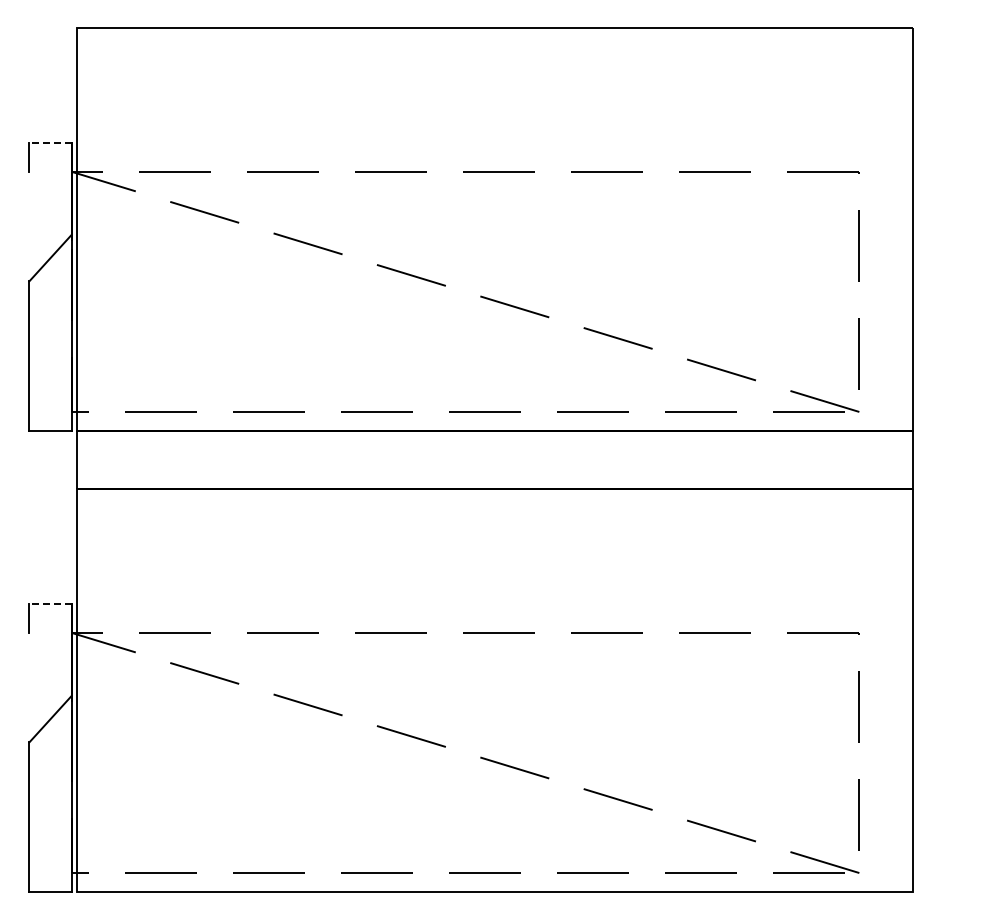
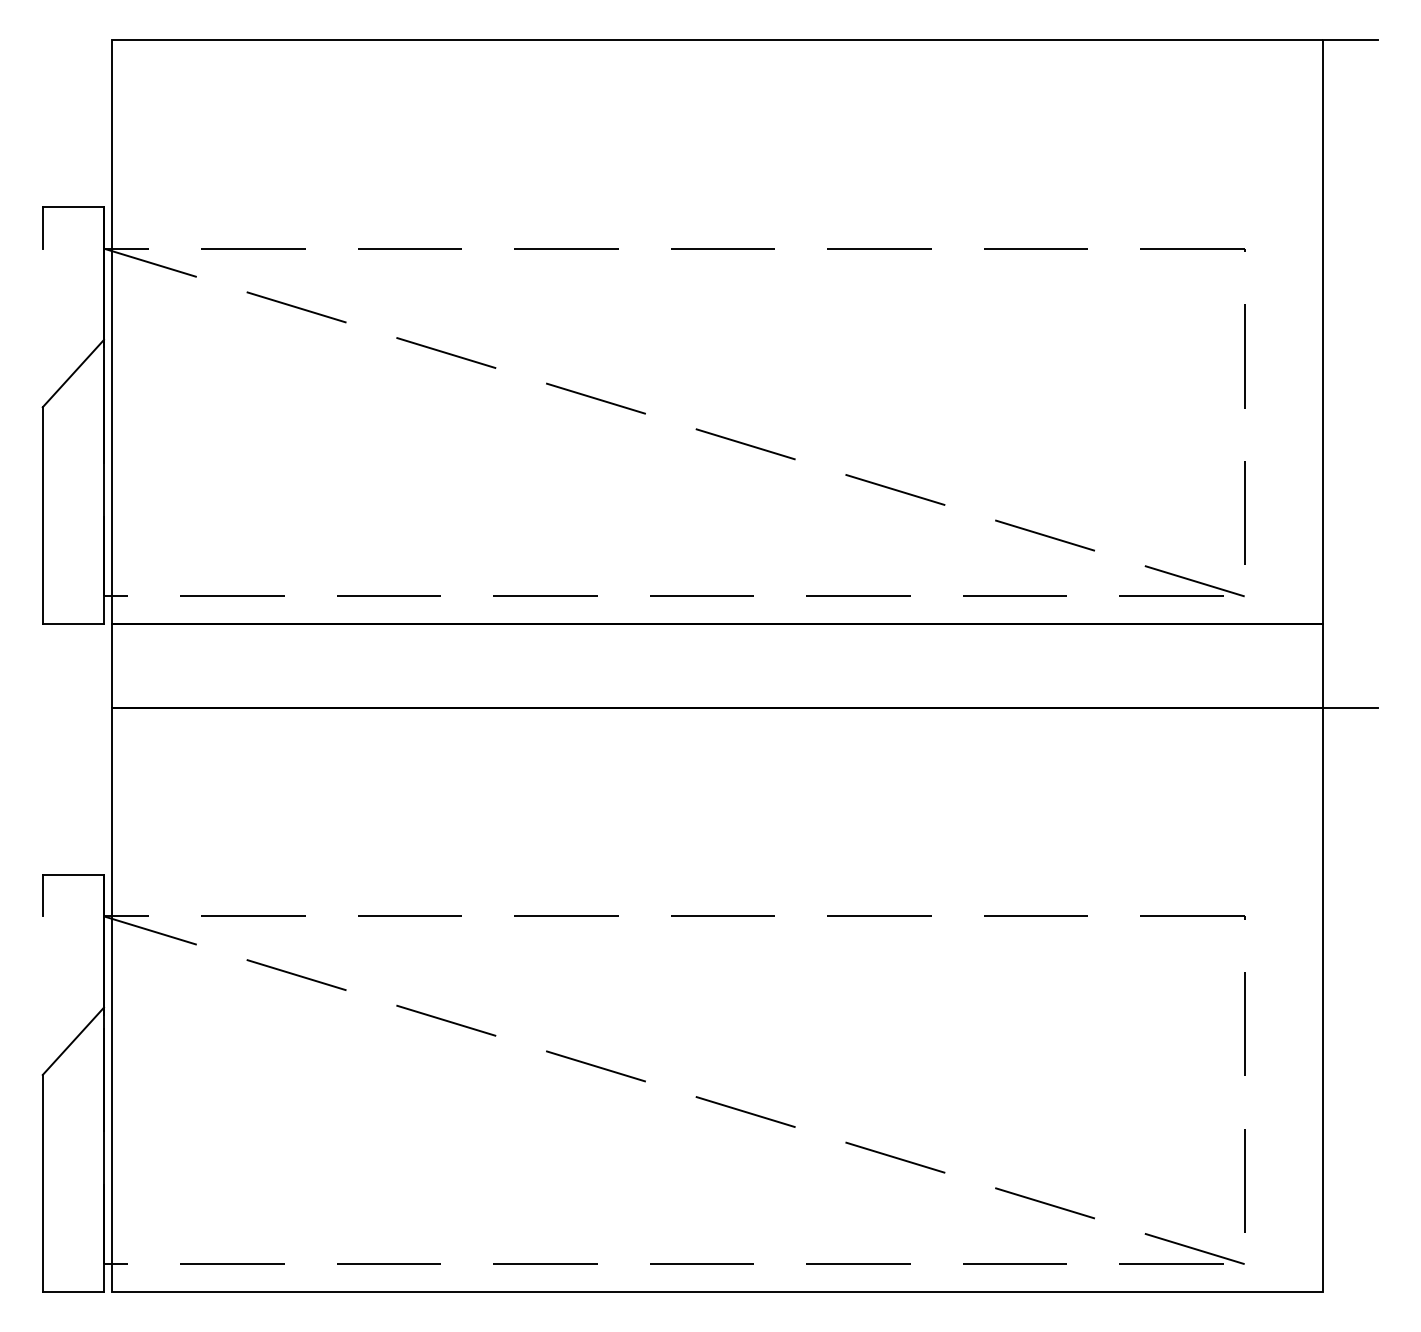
line: (932, 27) -> (1350, 39), added
line: (50, 143) -> (73, 207), dashed -> solid
line: (932, 488) -> (1350, 707), added
line: (50, 604) -> (73, 875), dashed -> solid

